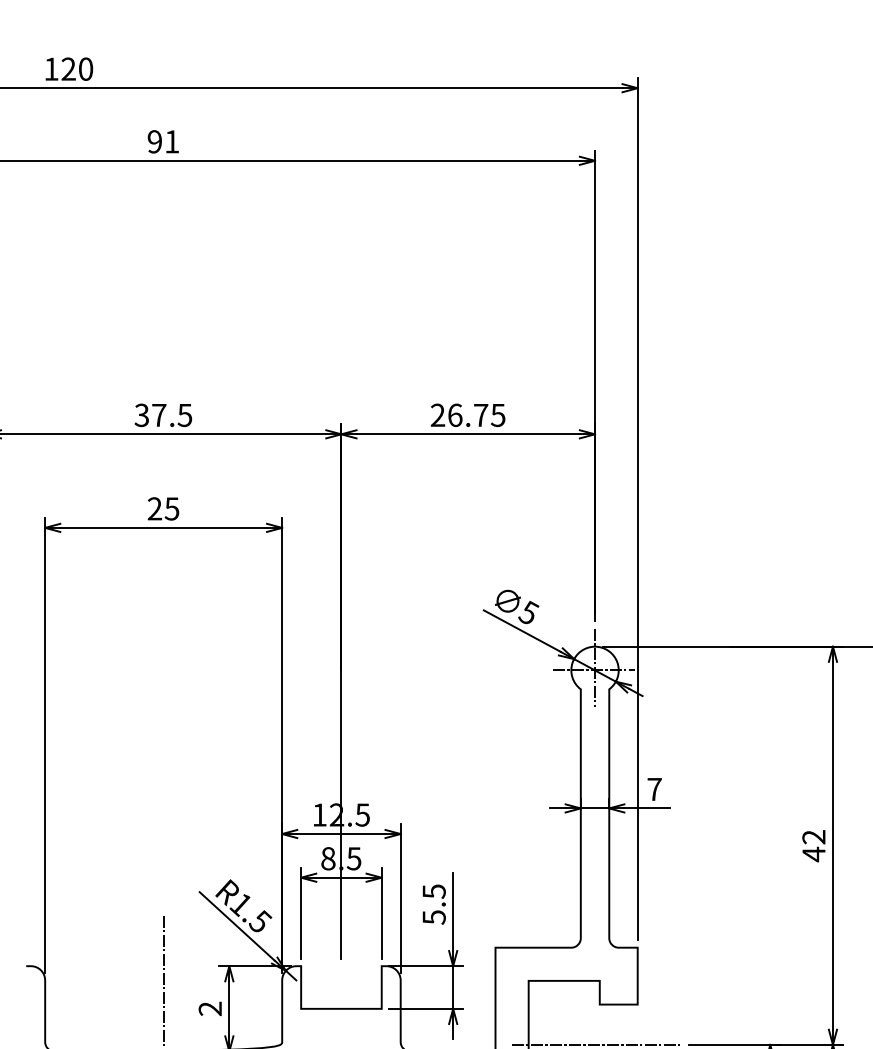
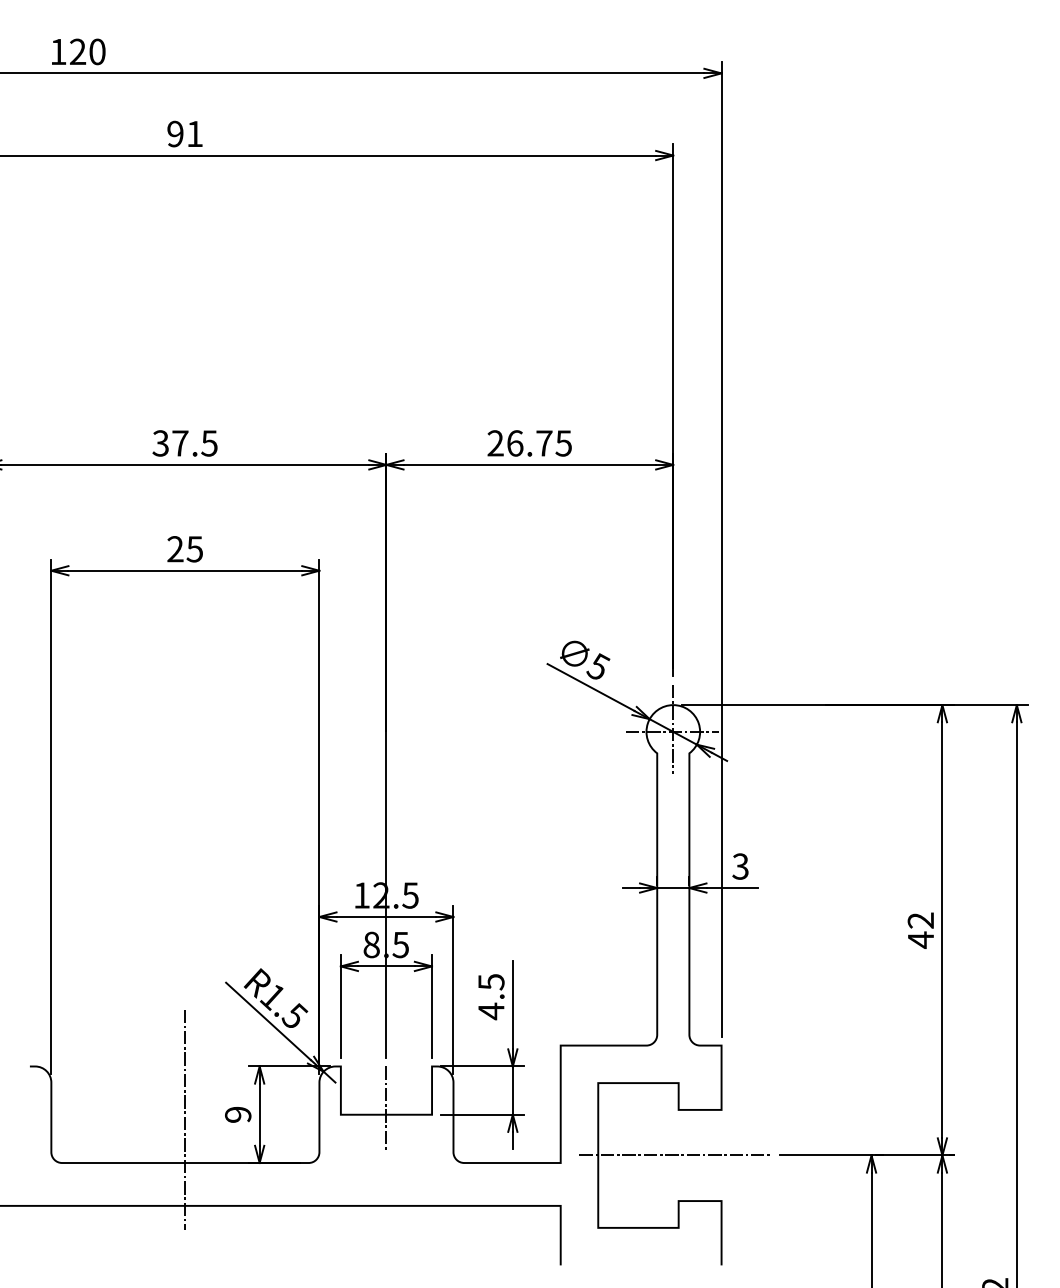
text: (654, 789) -> (740, 866), 7 -> 3
text: (434, 917) -> (491, 1011), 5.5 -> 4.5
line: (341, 1002) -> (386, 1107), added
text: (210, 1008) -> (238, 1114), 2 -> 9

